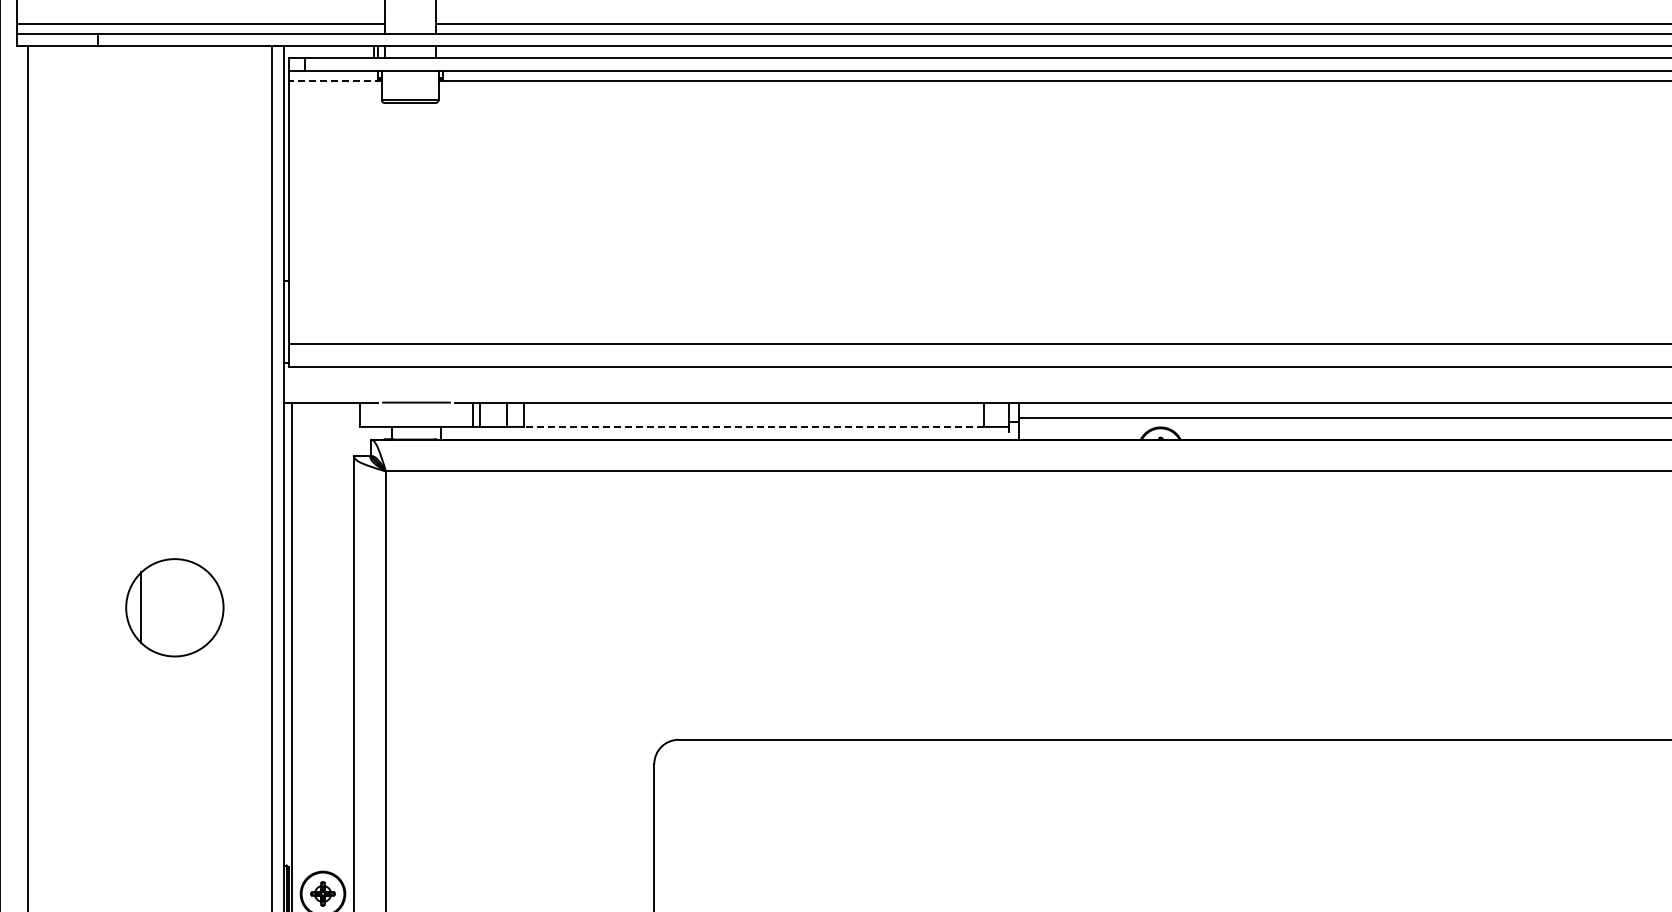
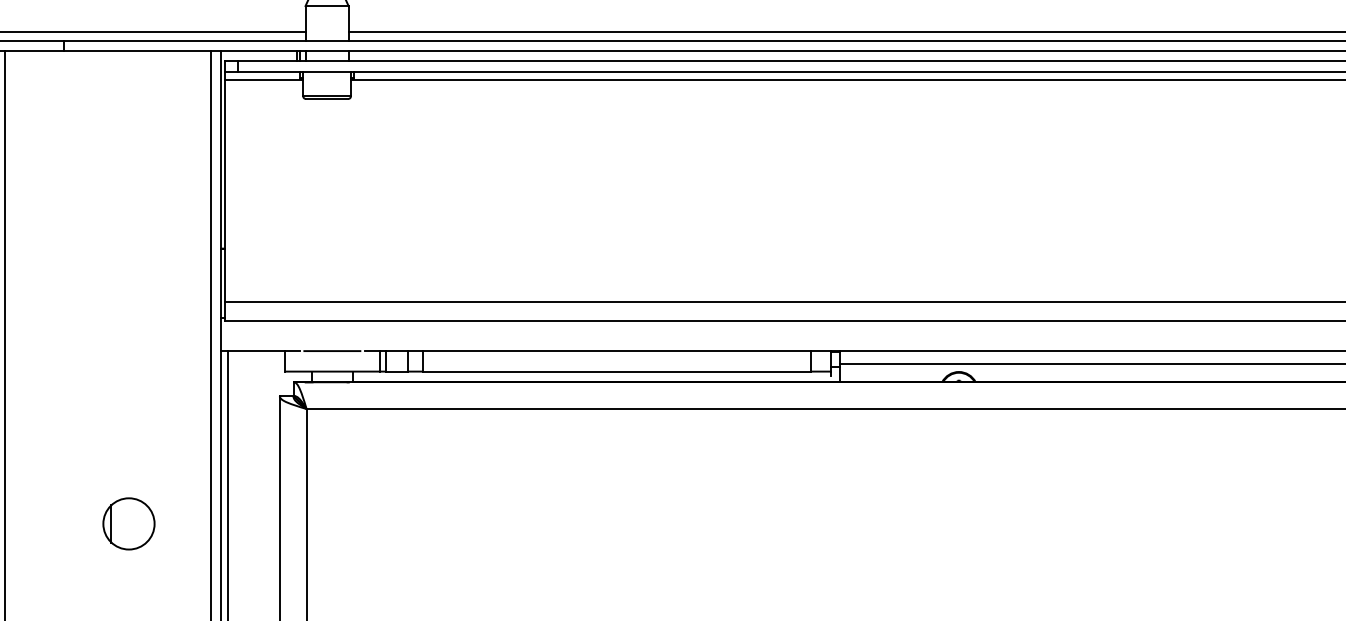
line: (335, 81) -> (264, 80), dashed -> solid
line: (753, 426) -> (616, 371), dashed -> solid
part: (174, 607) -> (128, 523), size x0.62

